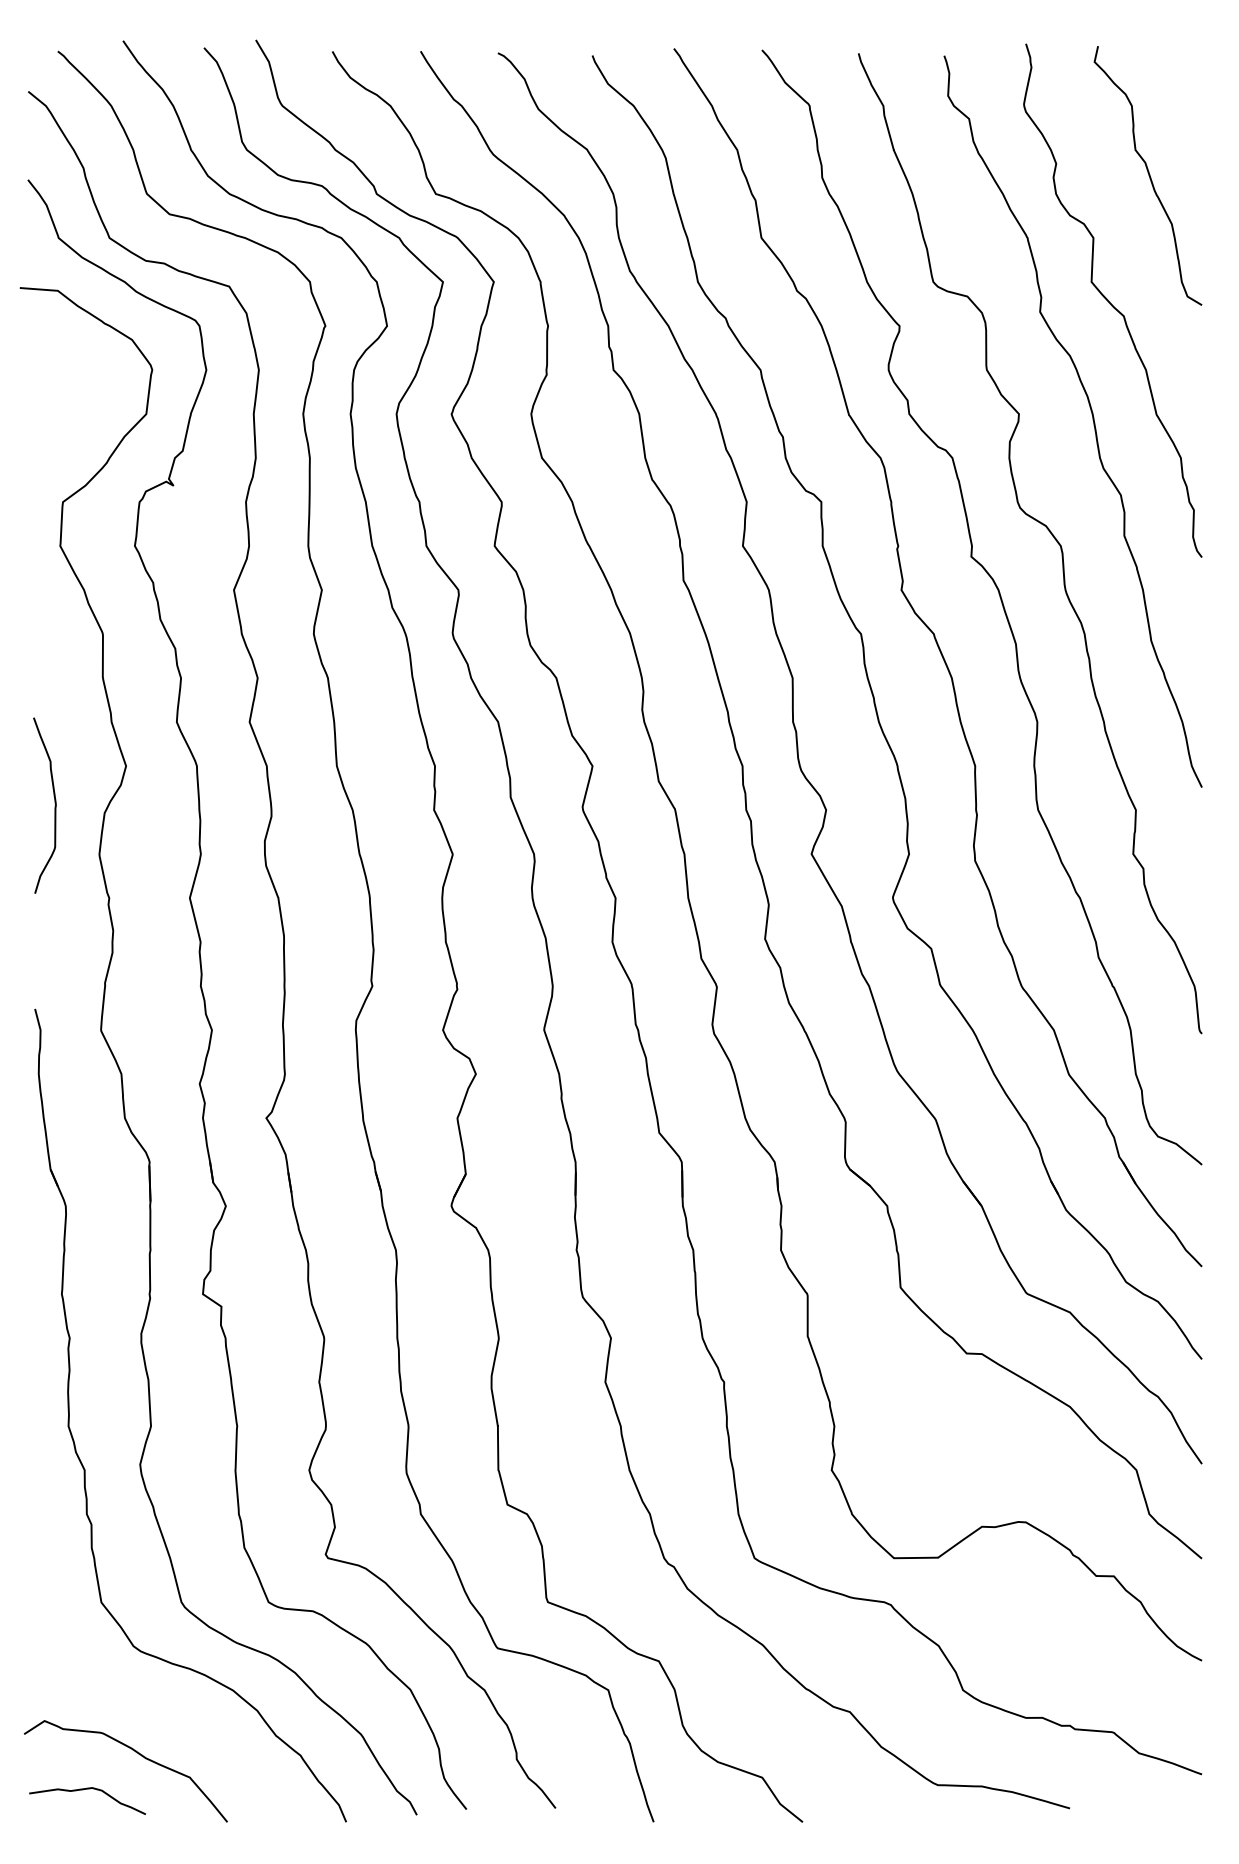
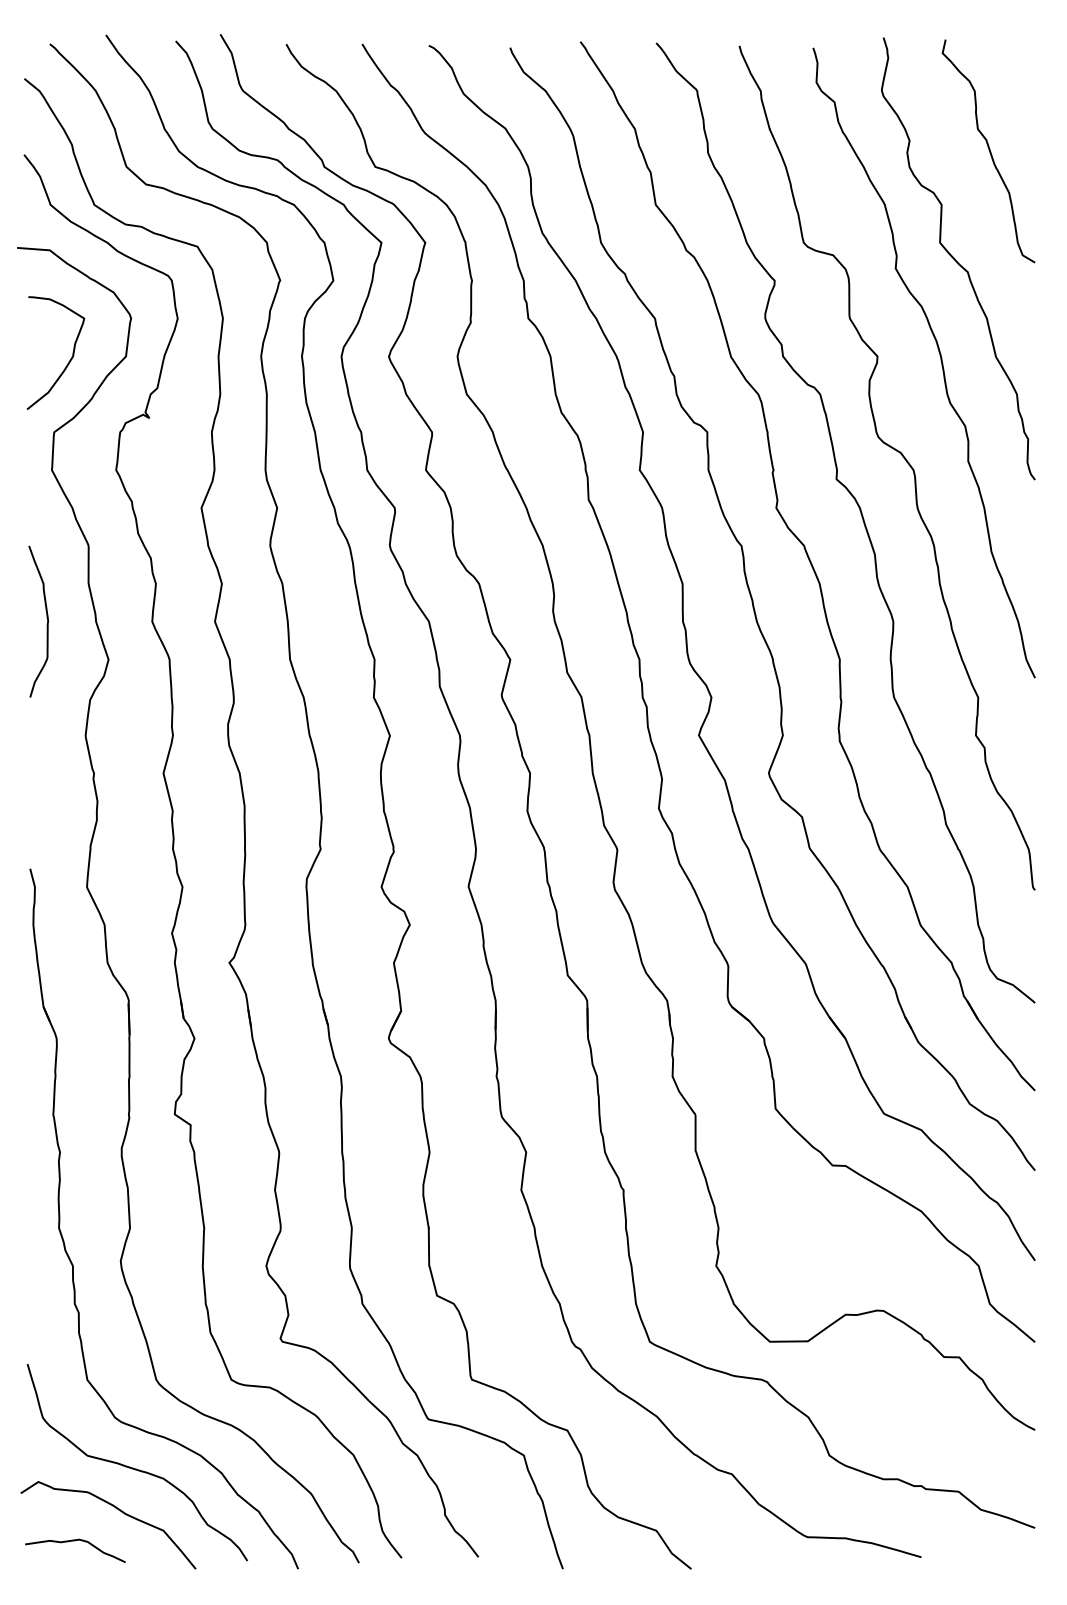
curve: (79, 419) -> (68, 361), added
curve: (53, 807) -> (46, 623), moved
curve: (155, 1704) -> (133, 1467), added

